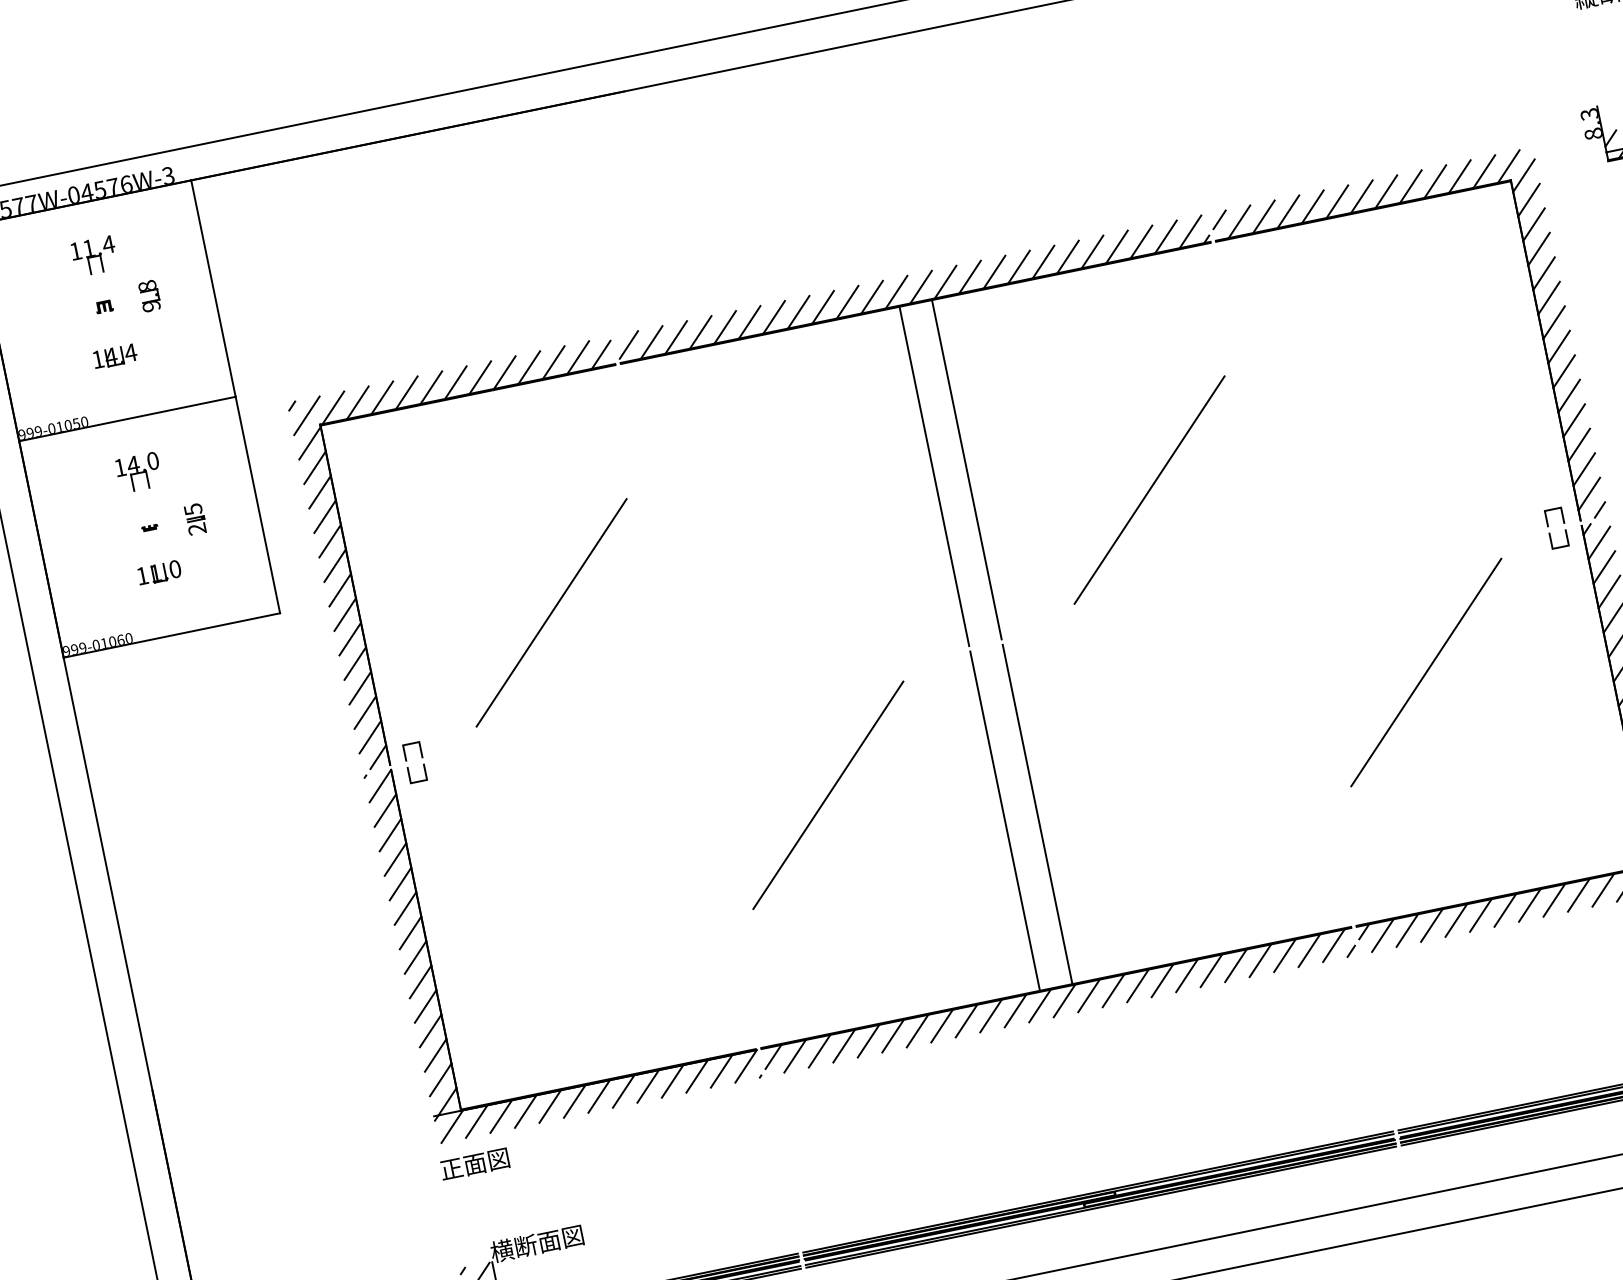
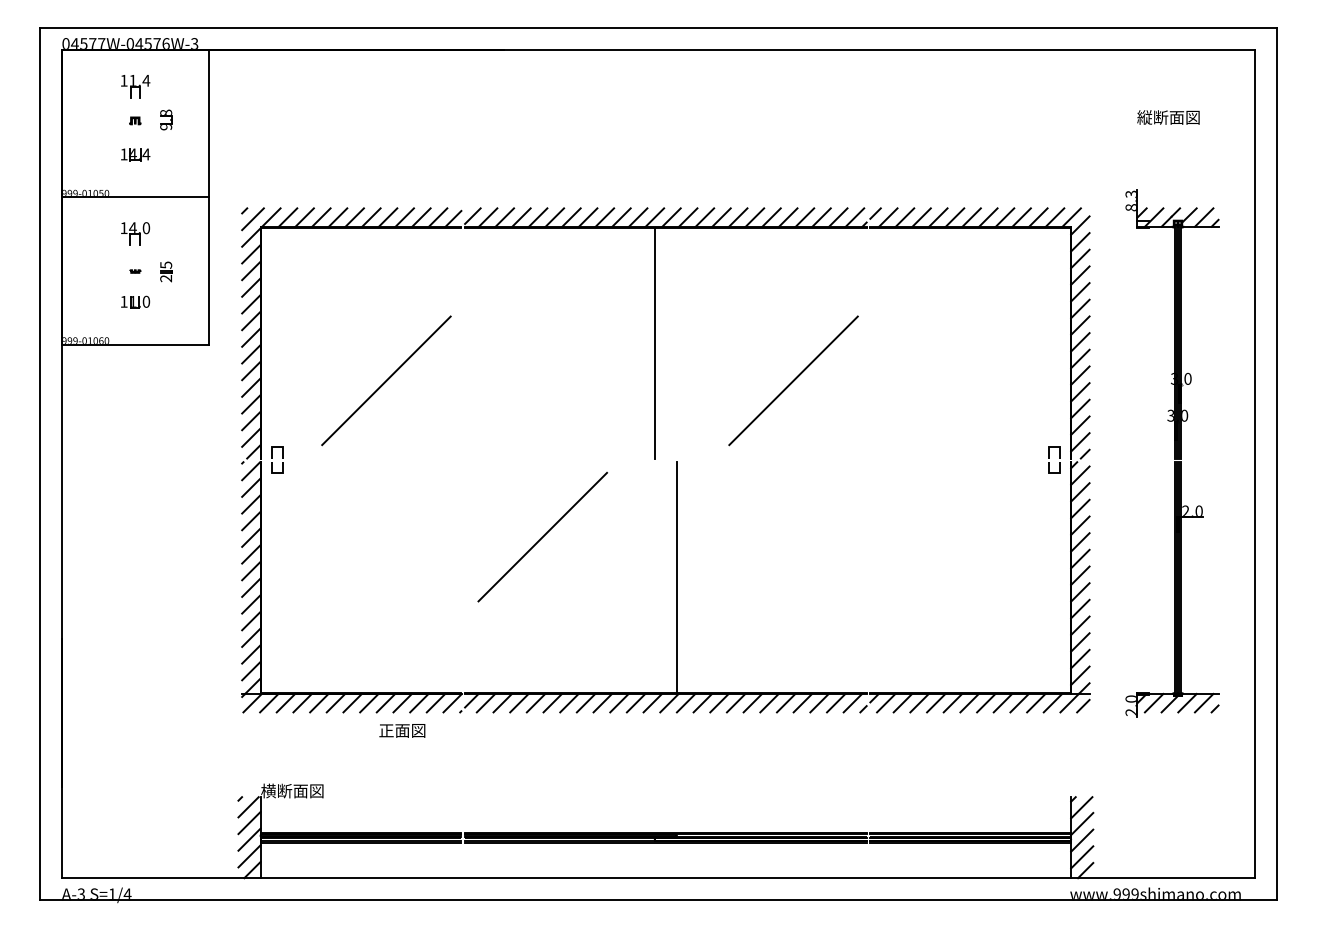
line: (966, 469) -> (676, 342), removed
line: (1425, 671) -> (949, 536), removed
line: (1004, 820) -> (654, 577), removed
text: (475, 1163) -> (402, 730), moved

